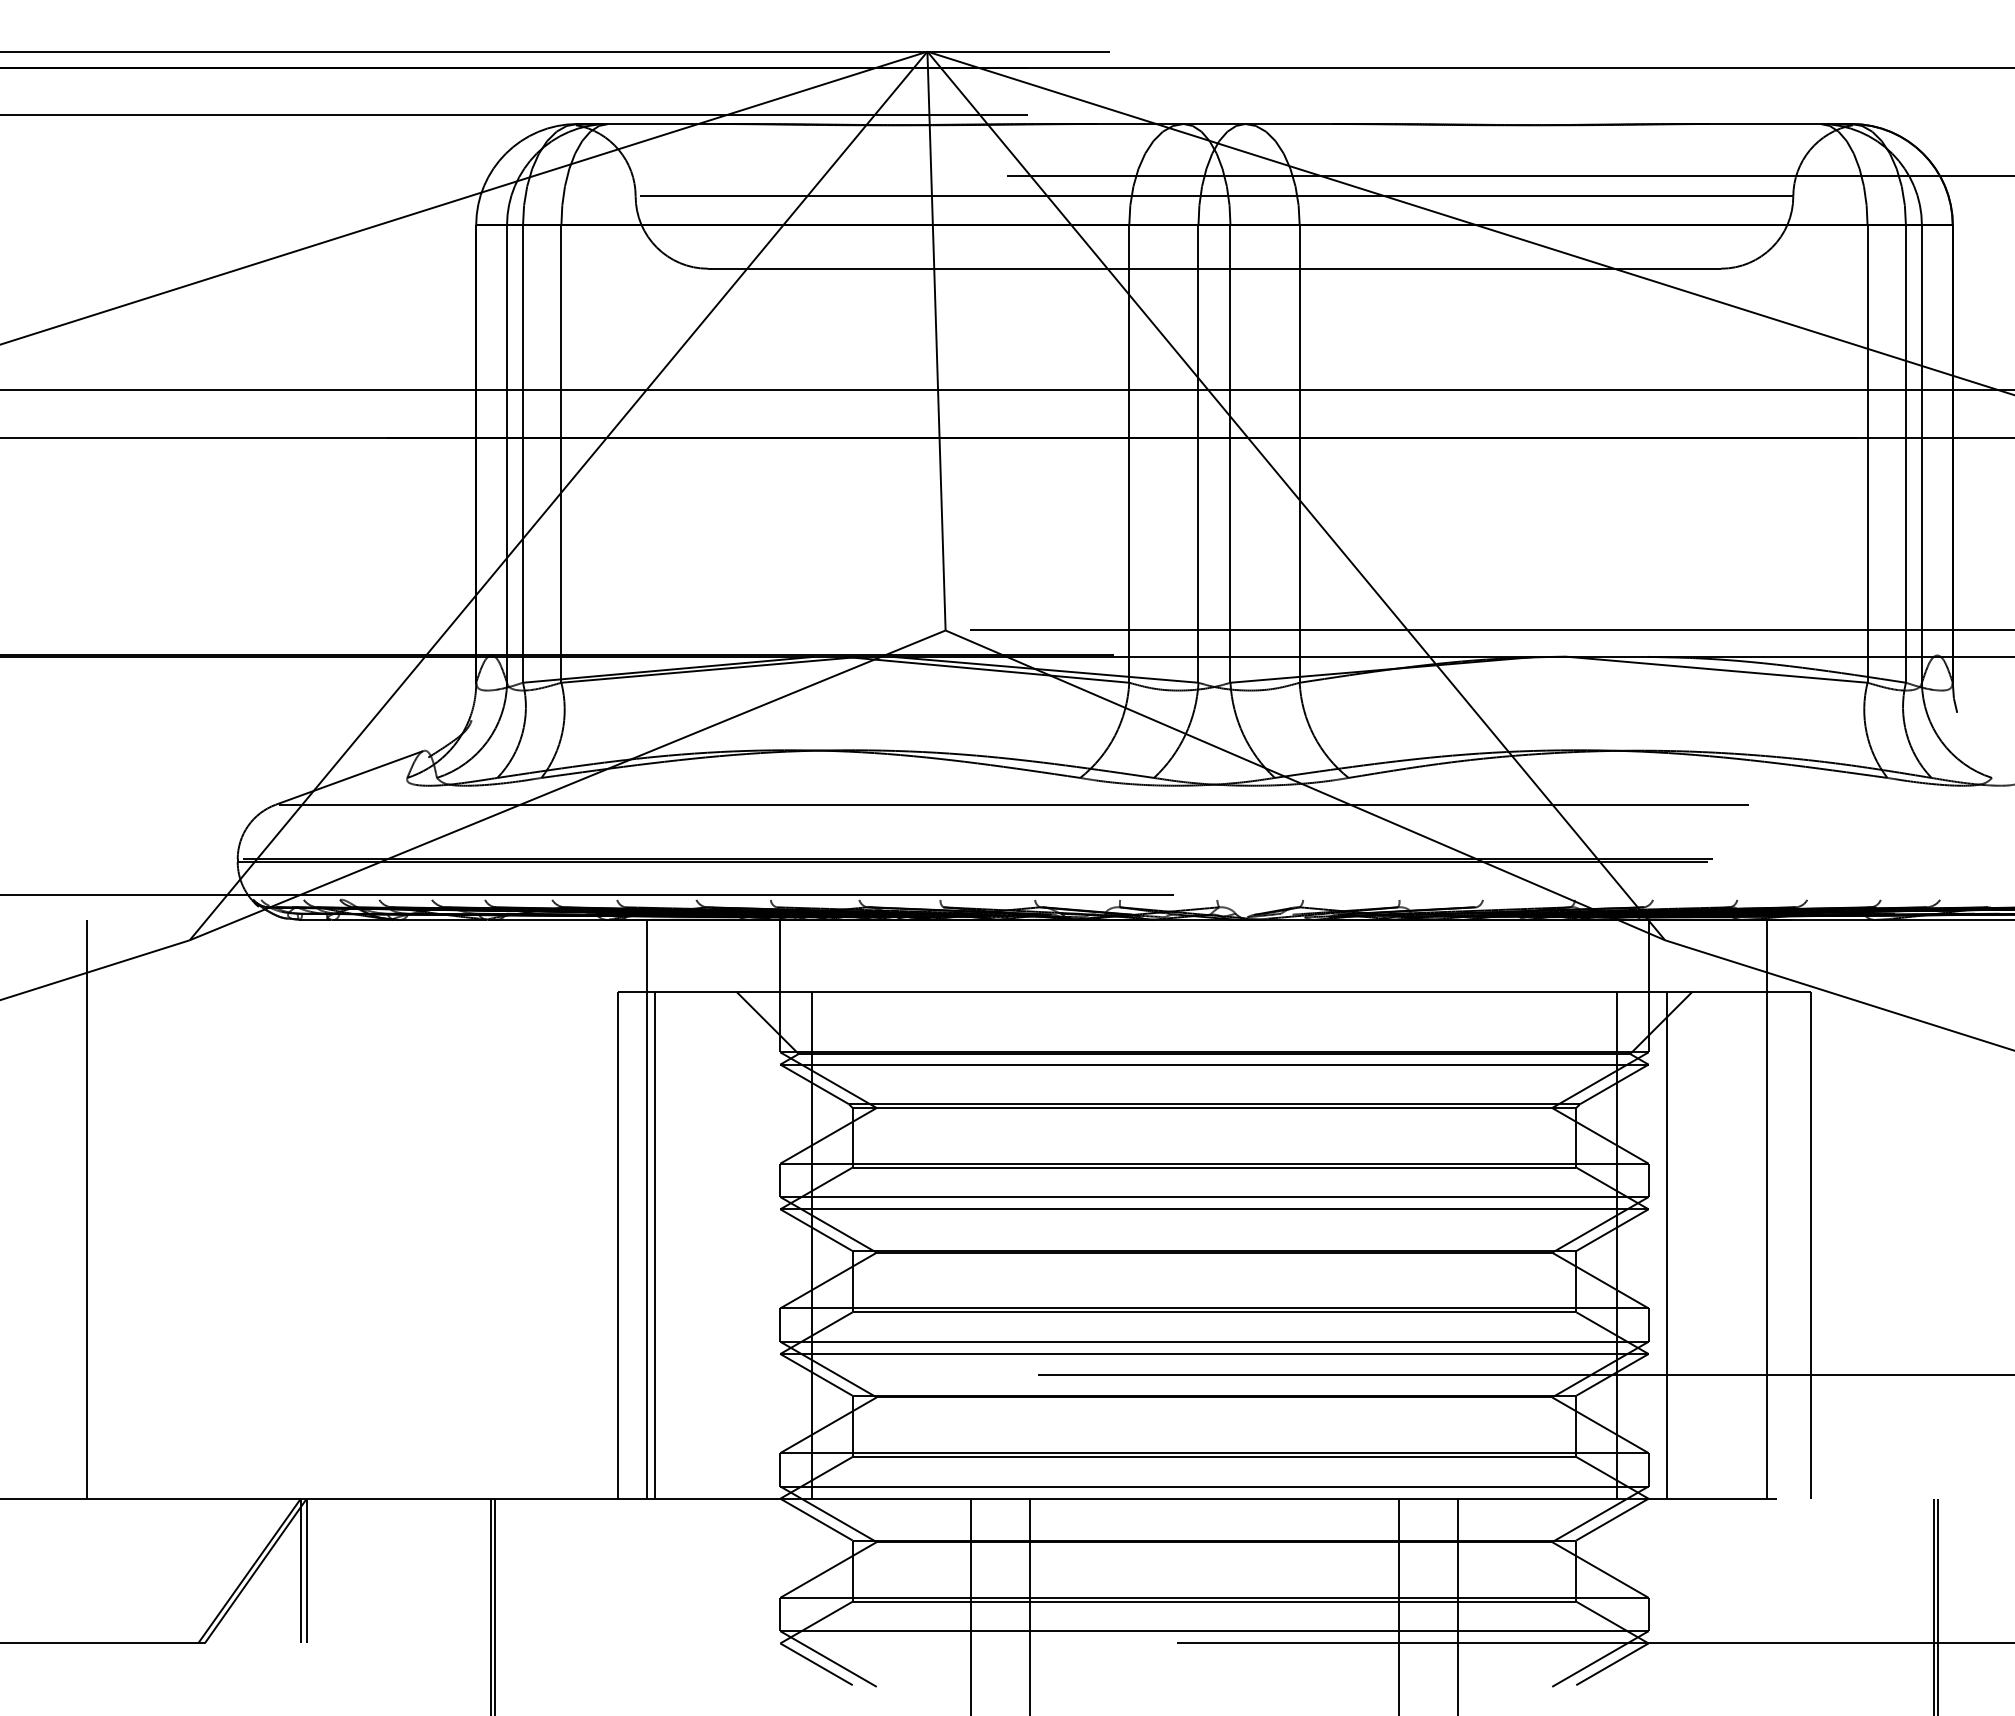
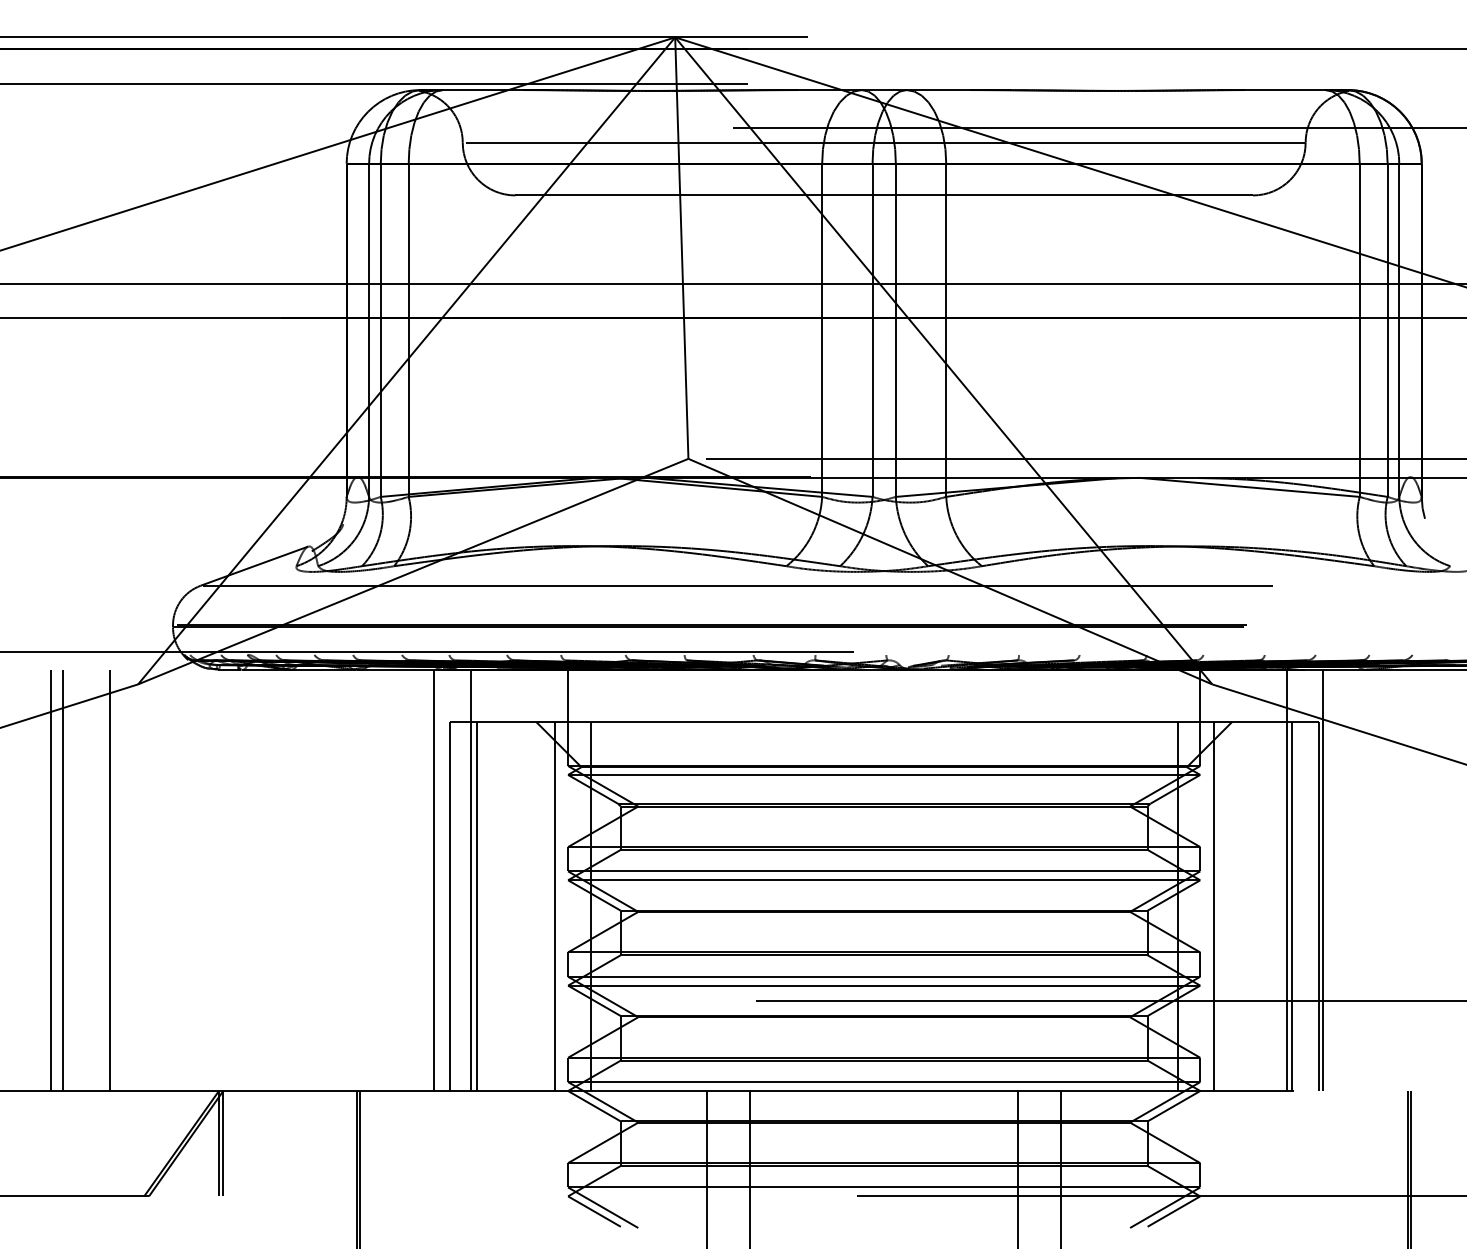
line: (69, 1208) -> (50, 879), added
line: (151, 1208) -> (110, 879), added
line: (596, 1208) -> (434, 879), added
line: (1817, 1208) -> (1323, 879), added
line: (761, 1245) -> (554, 906), added
line: (1774, 1245) -> (1291, 906), added

